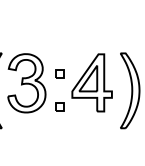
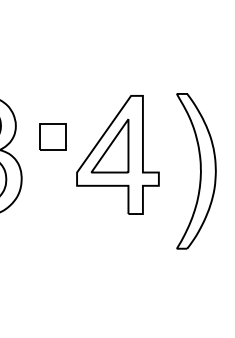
part: (59, 73) -> (50, 135), size x1.6
part: (59, 106) -> (50, 203), removed

